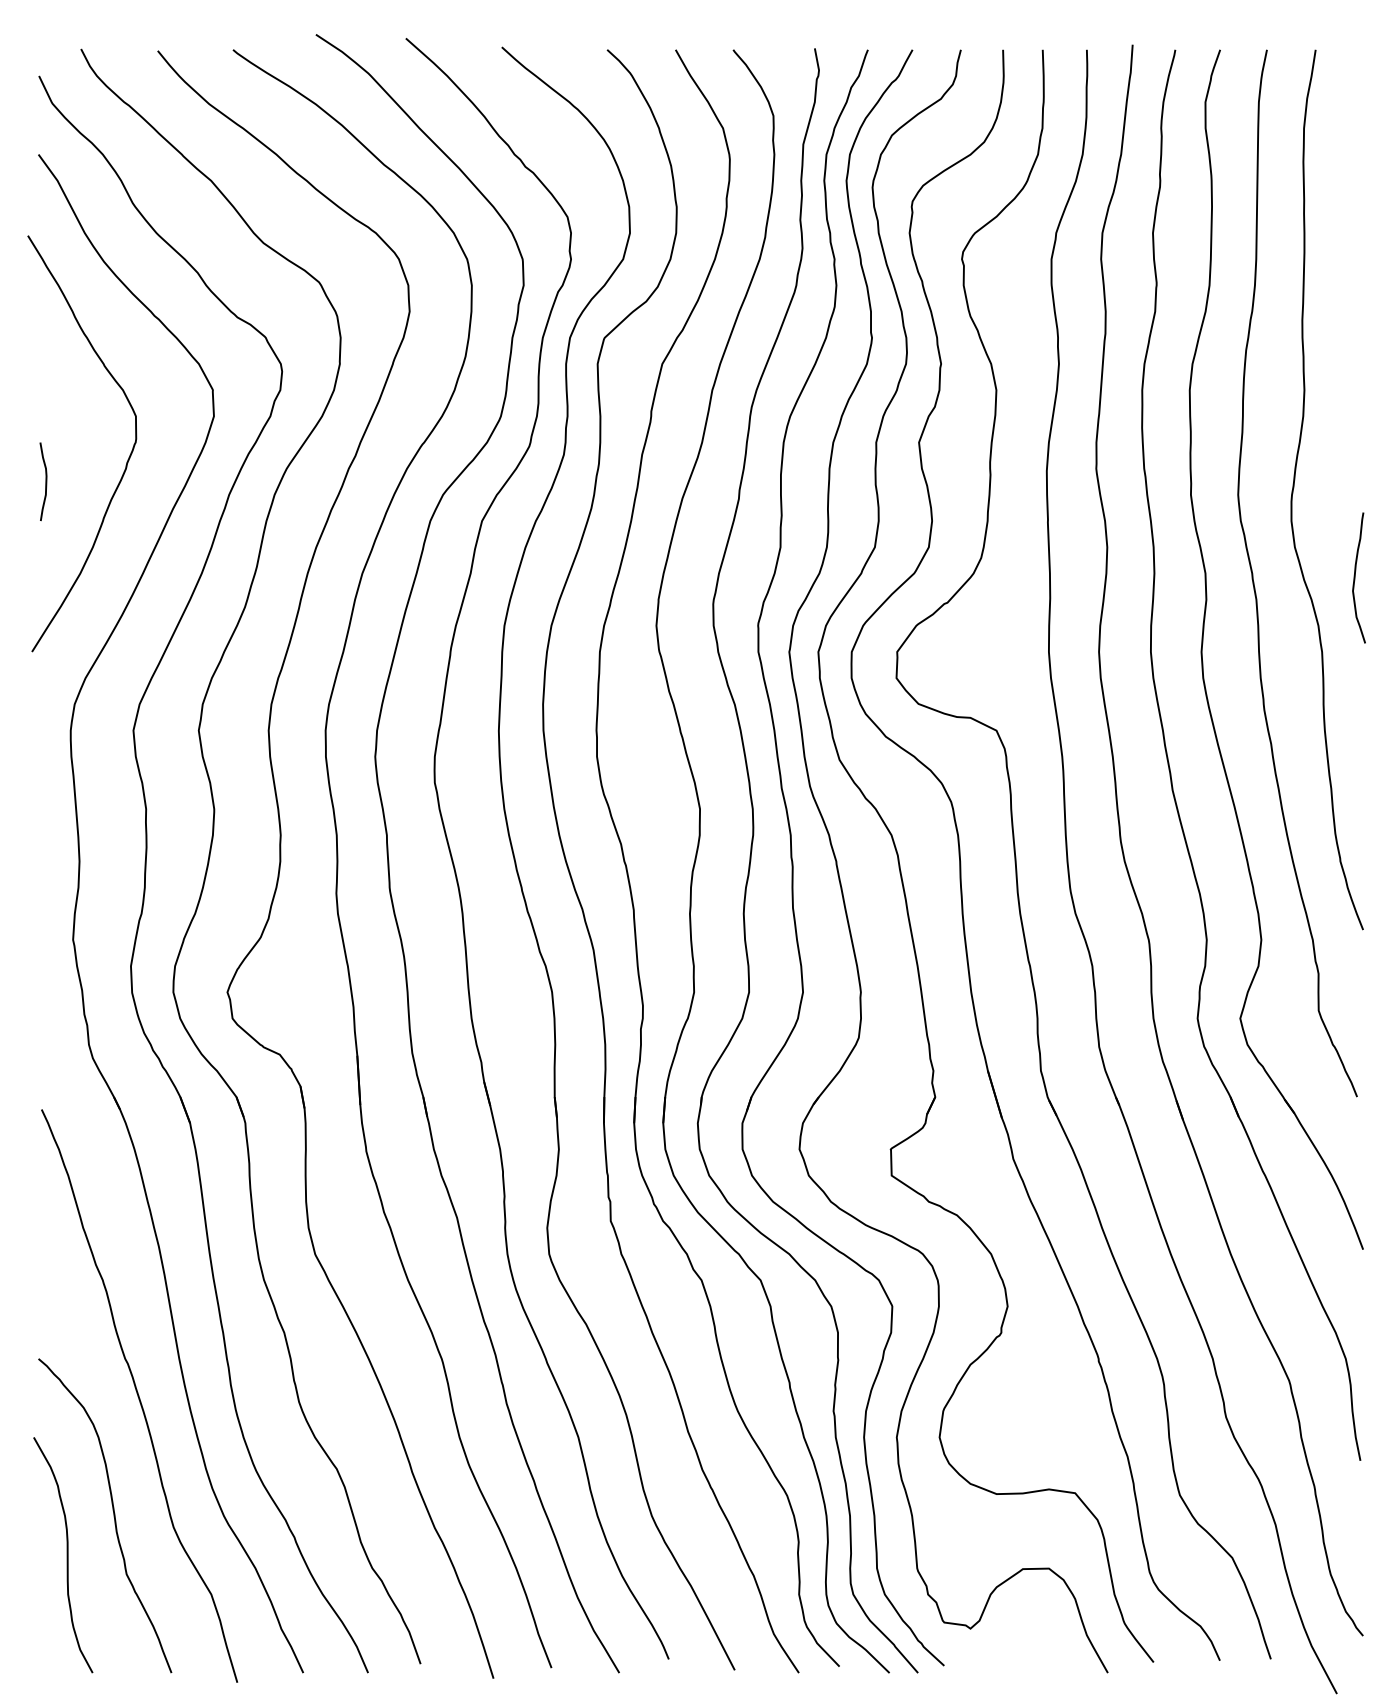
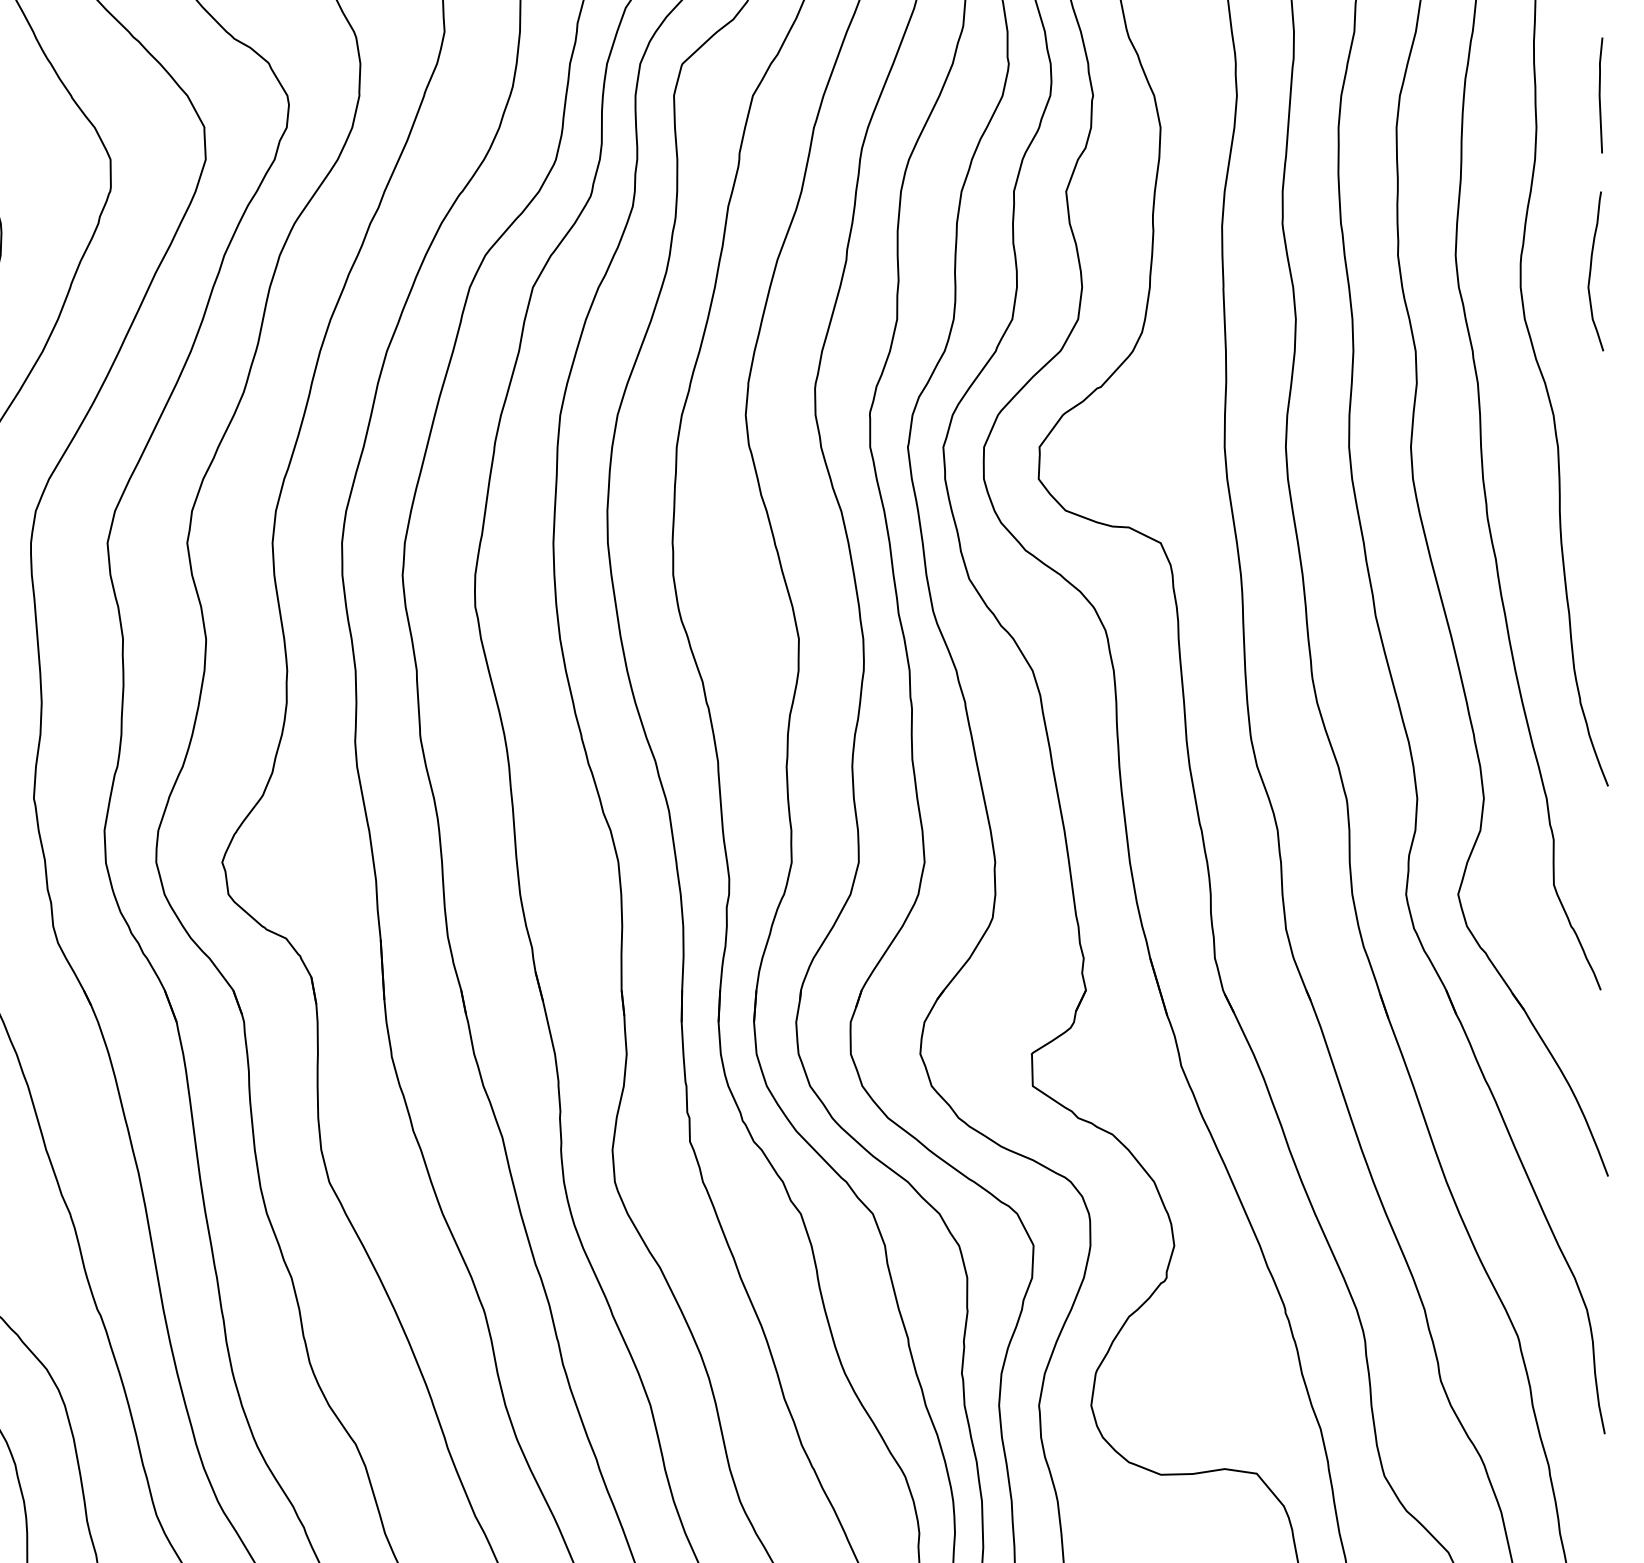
line: (1357, 363) -> (1601, 95), added
curve: (1355, 577) -> (1591, 270), moved

